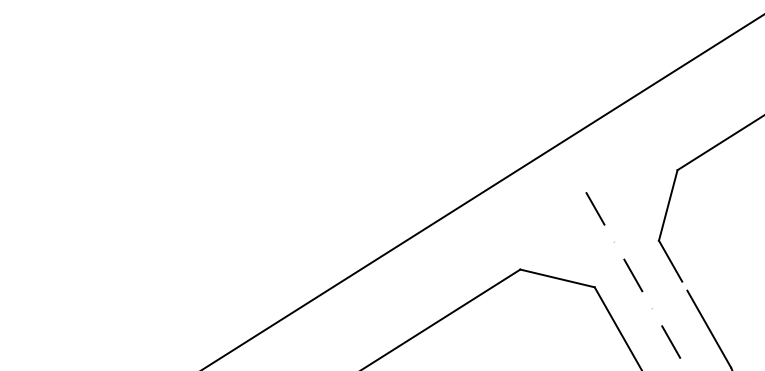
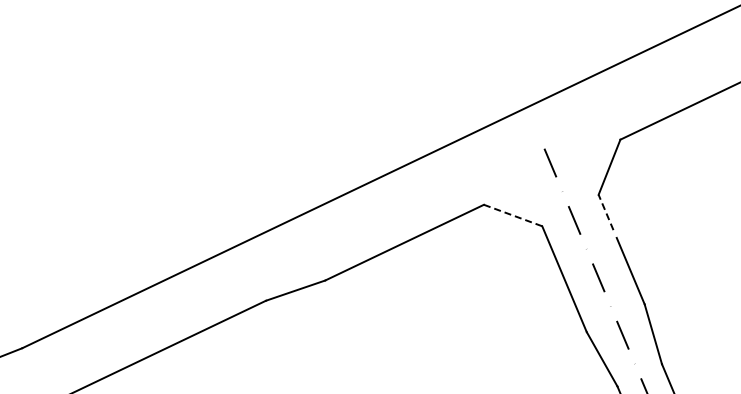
line: (669, 261) -> (605, 212), solid -> dashed
line: (557, 278) -> (513, 215), solid -> dashed

